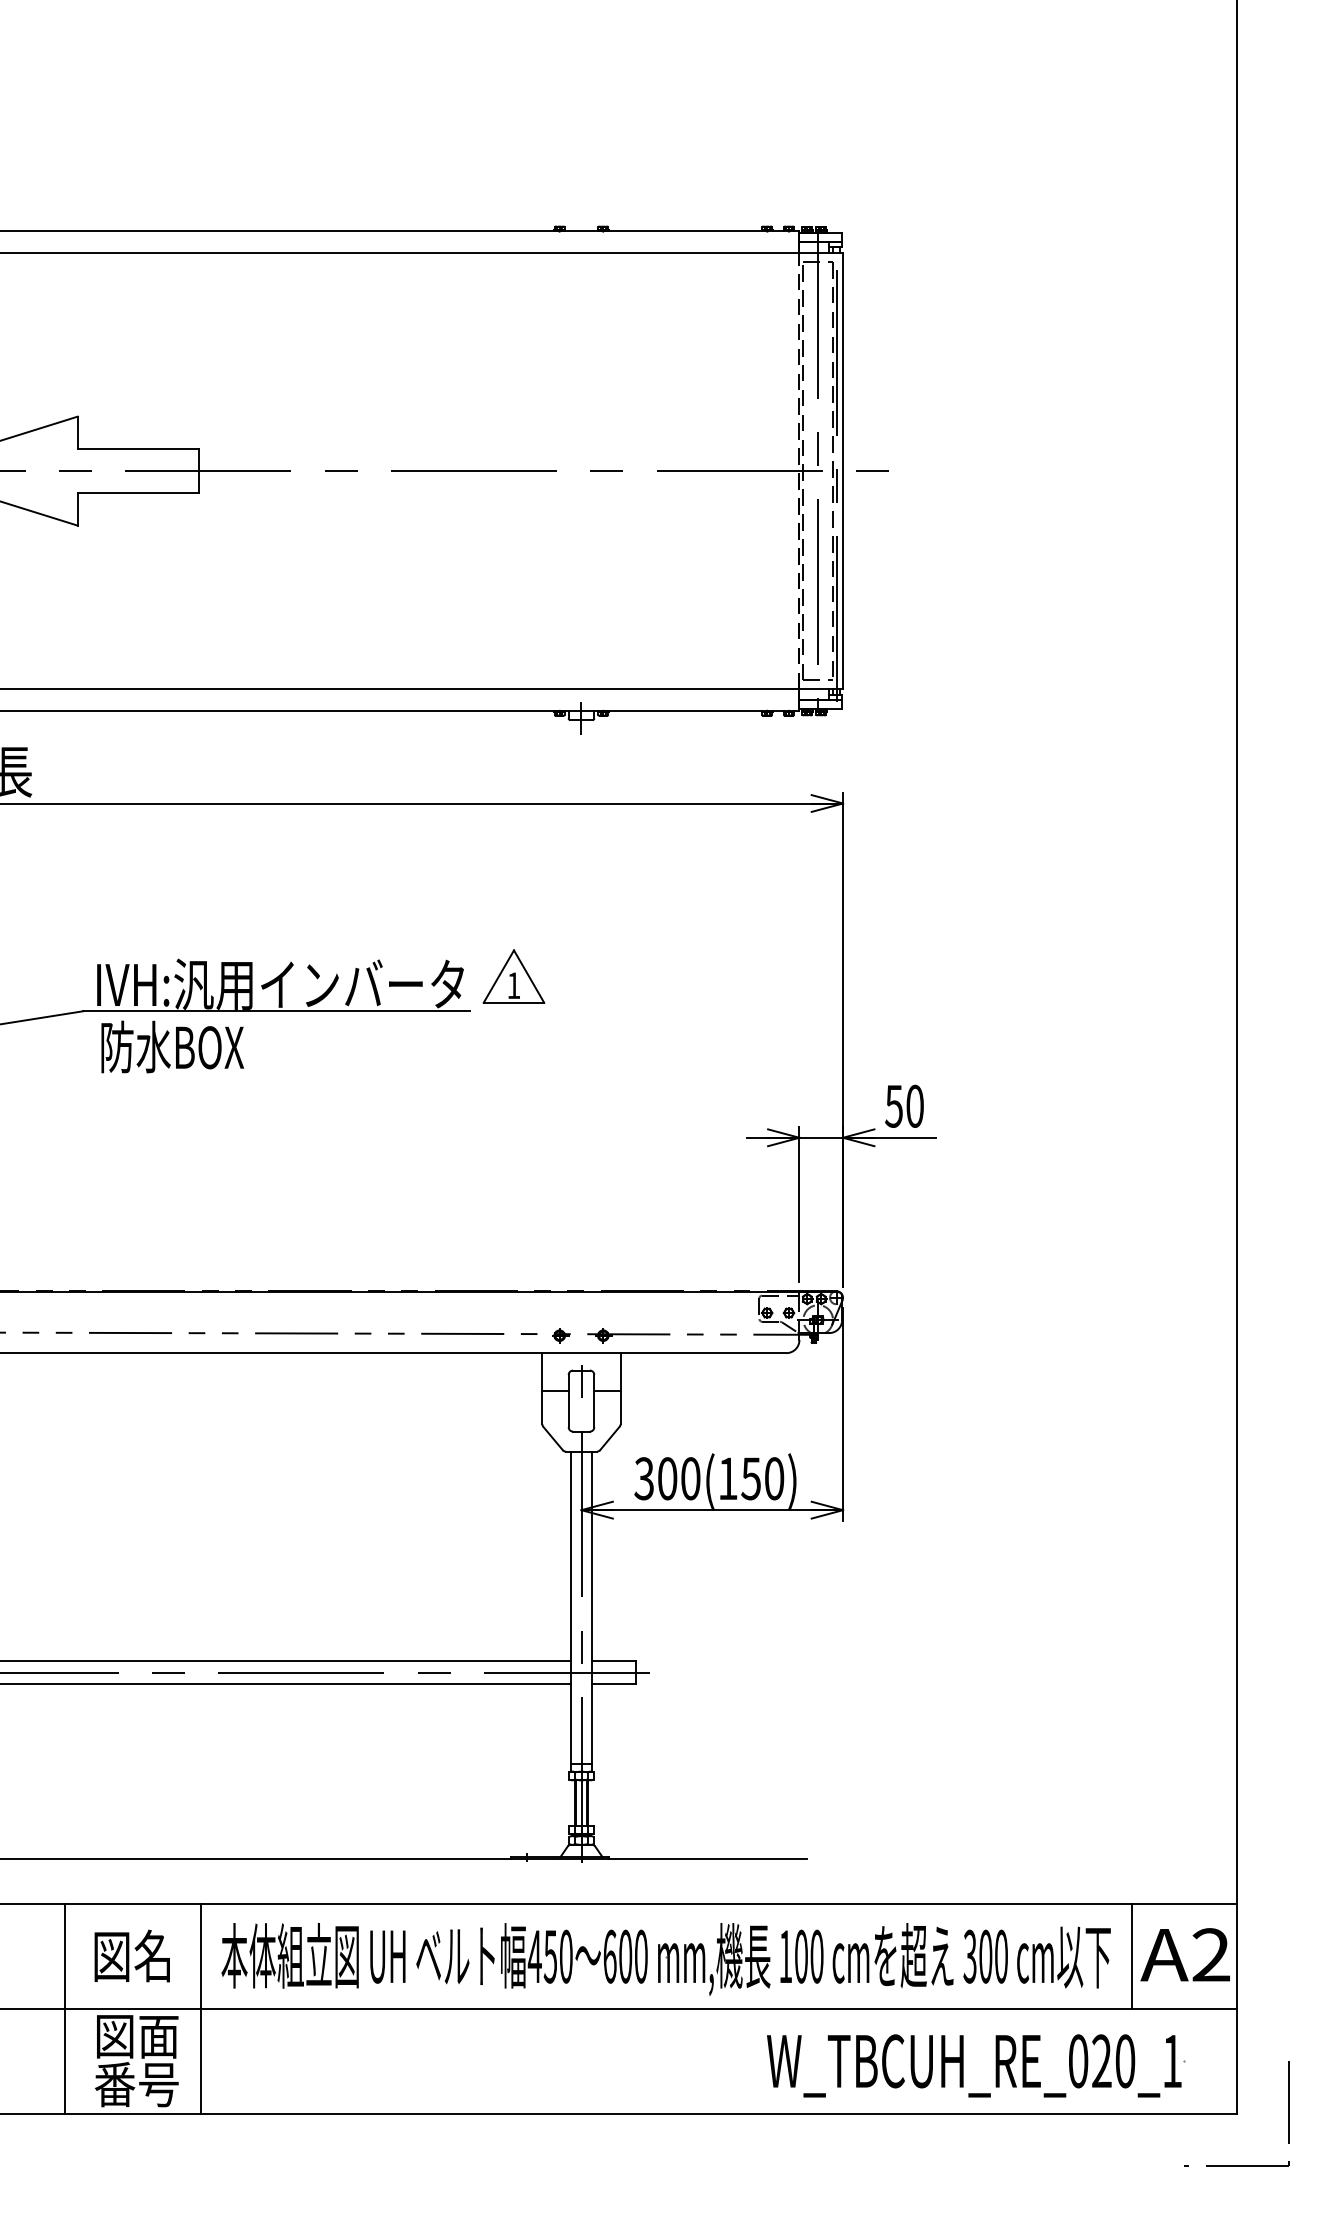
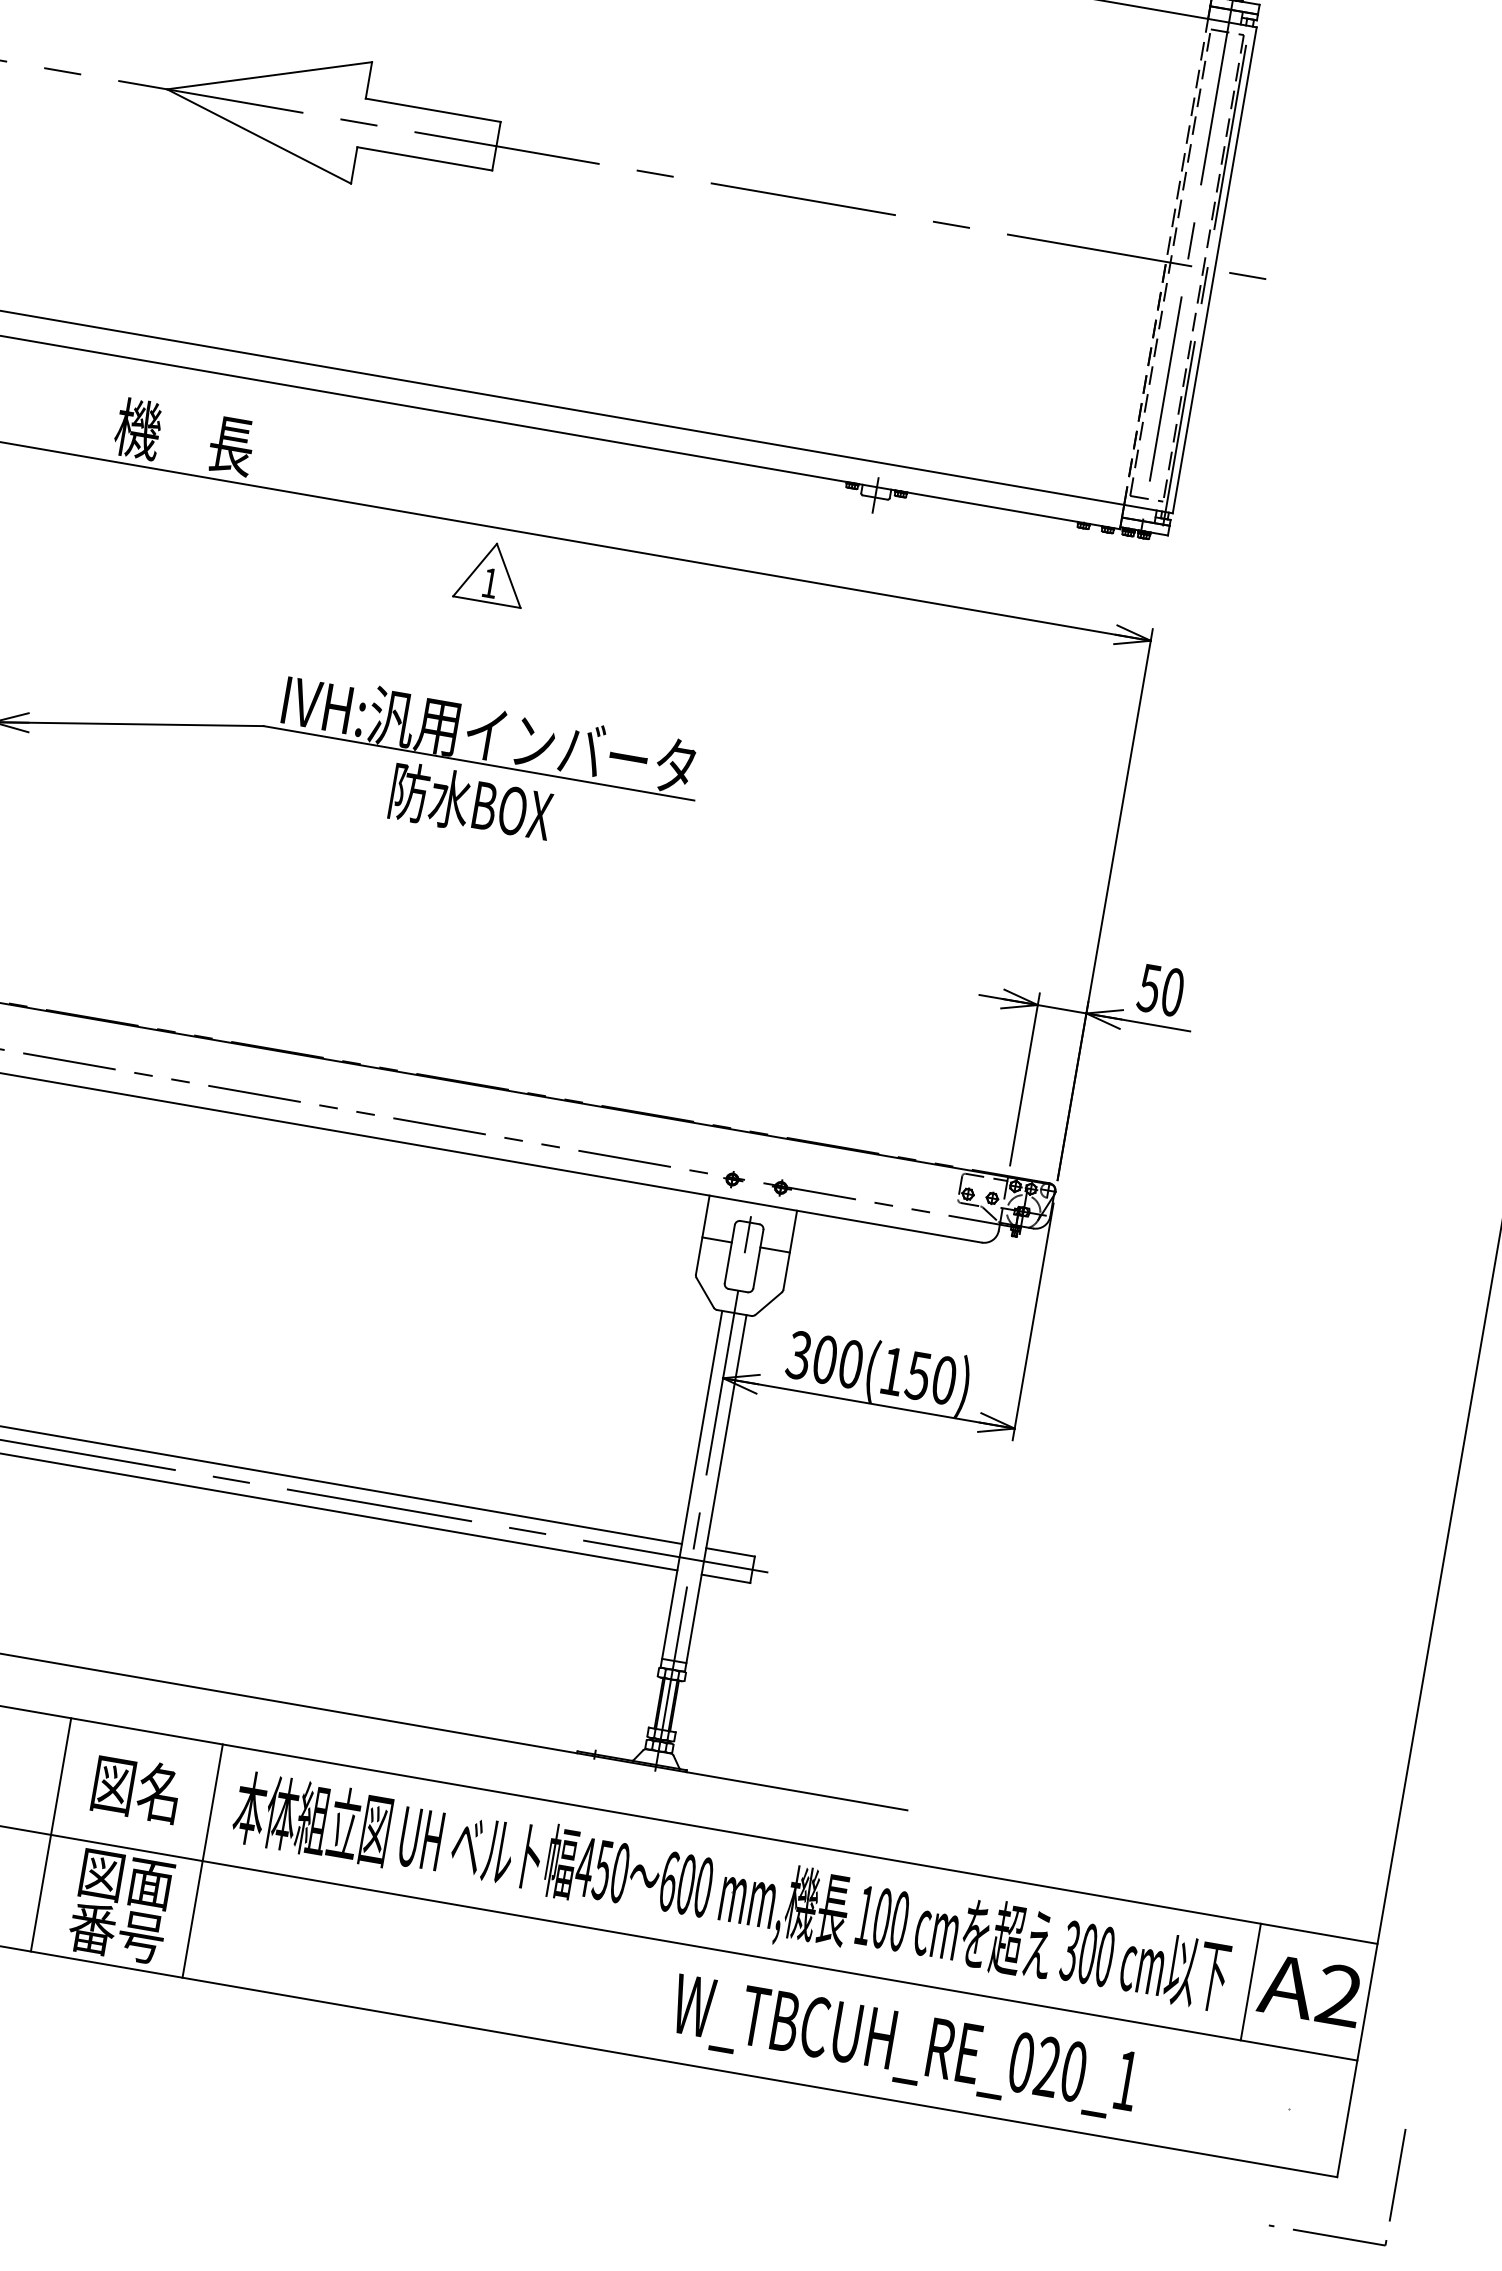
part: (513, 976) -> (491, 572), moved
text: (172, 1046) -> (471, 802), moved
text: (974, 2065) -> (904, 2047), moved

